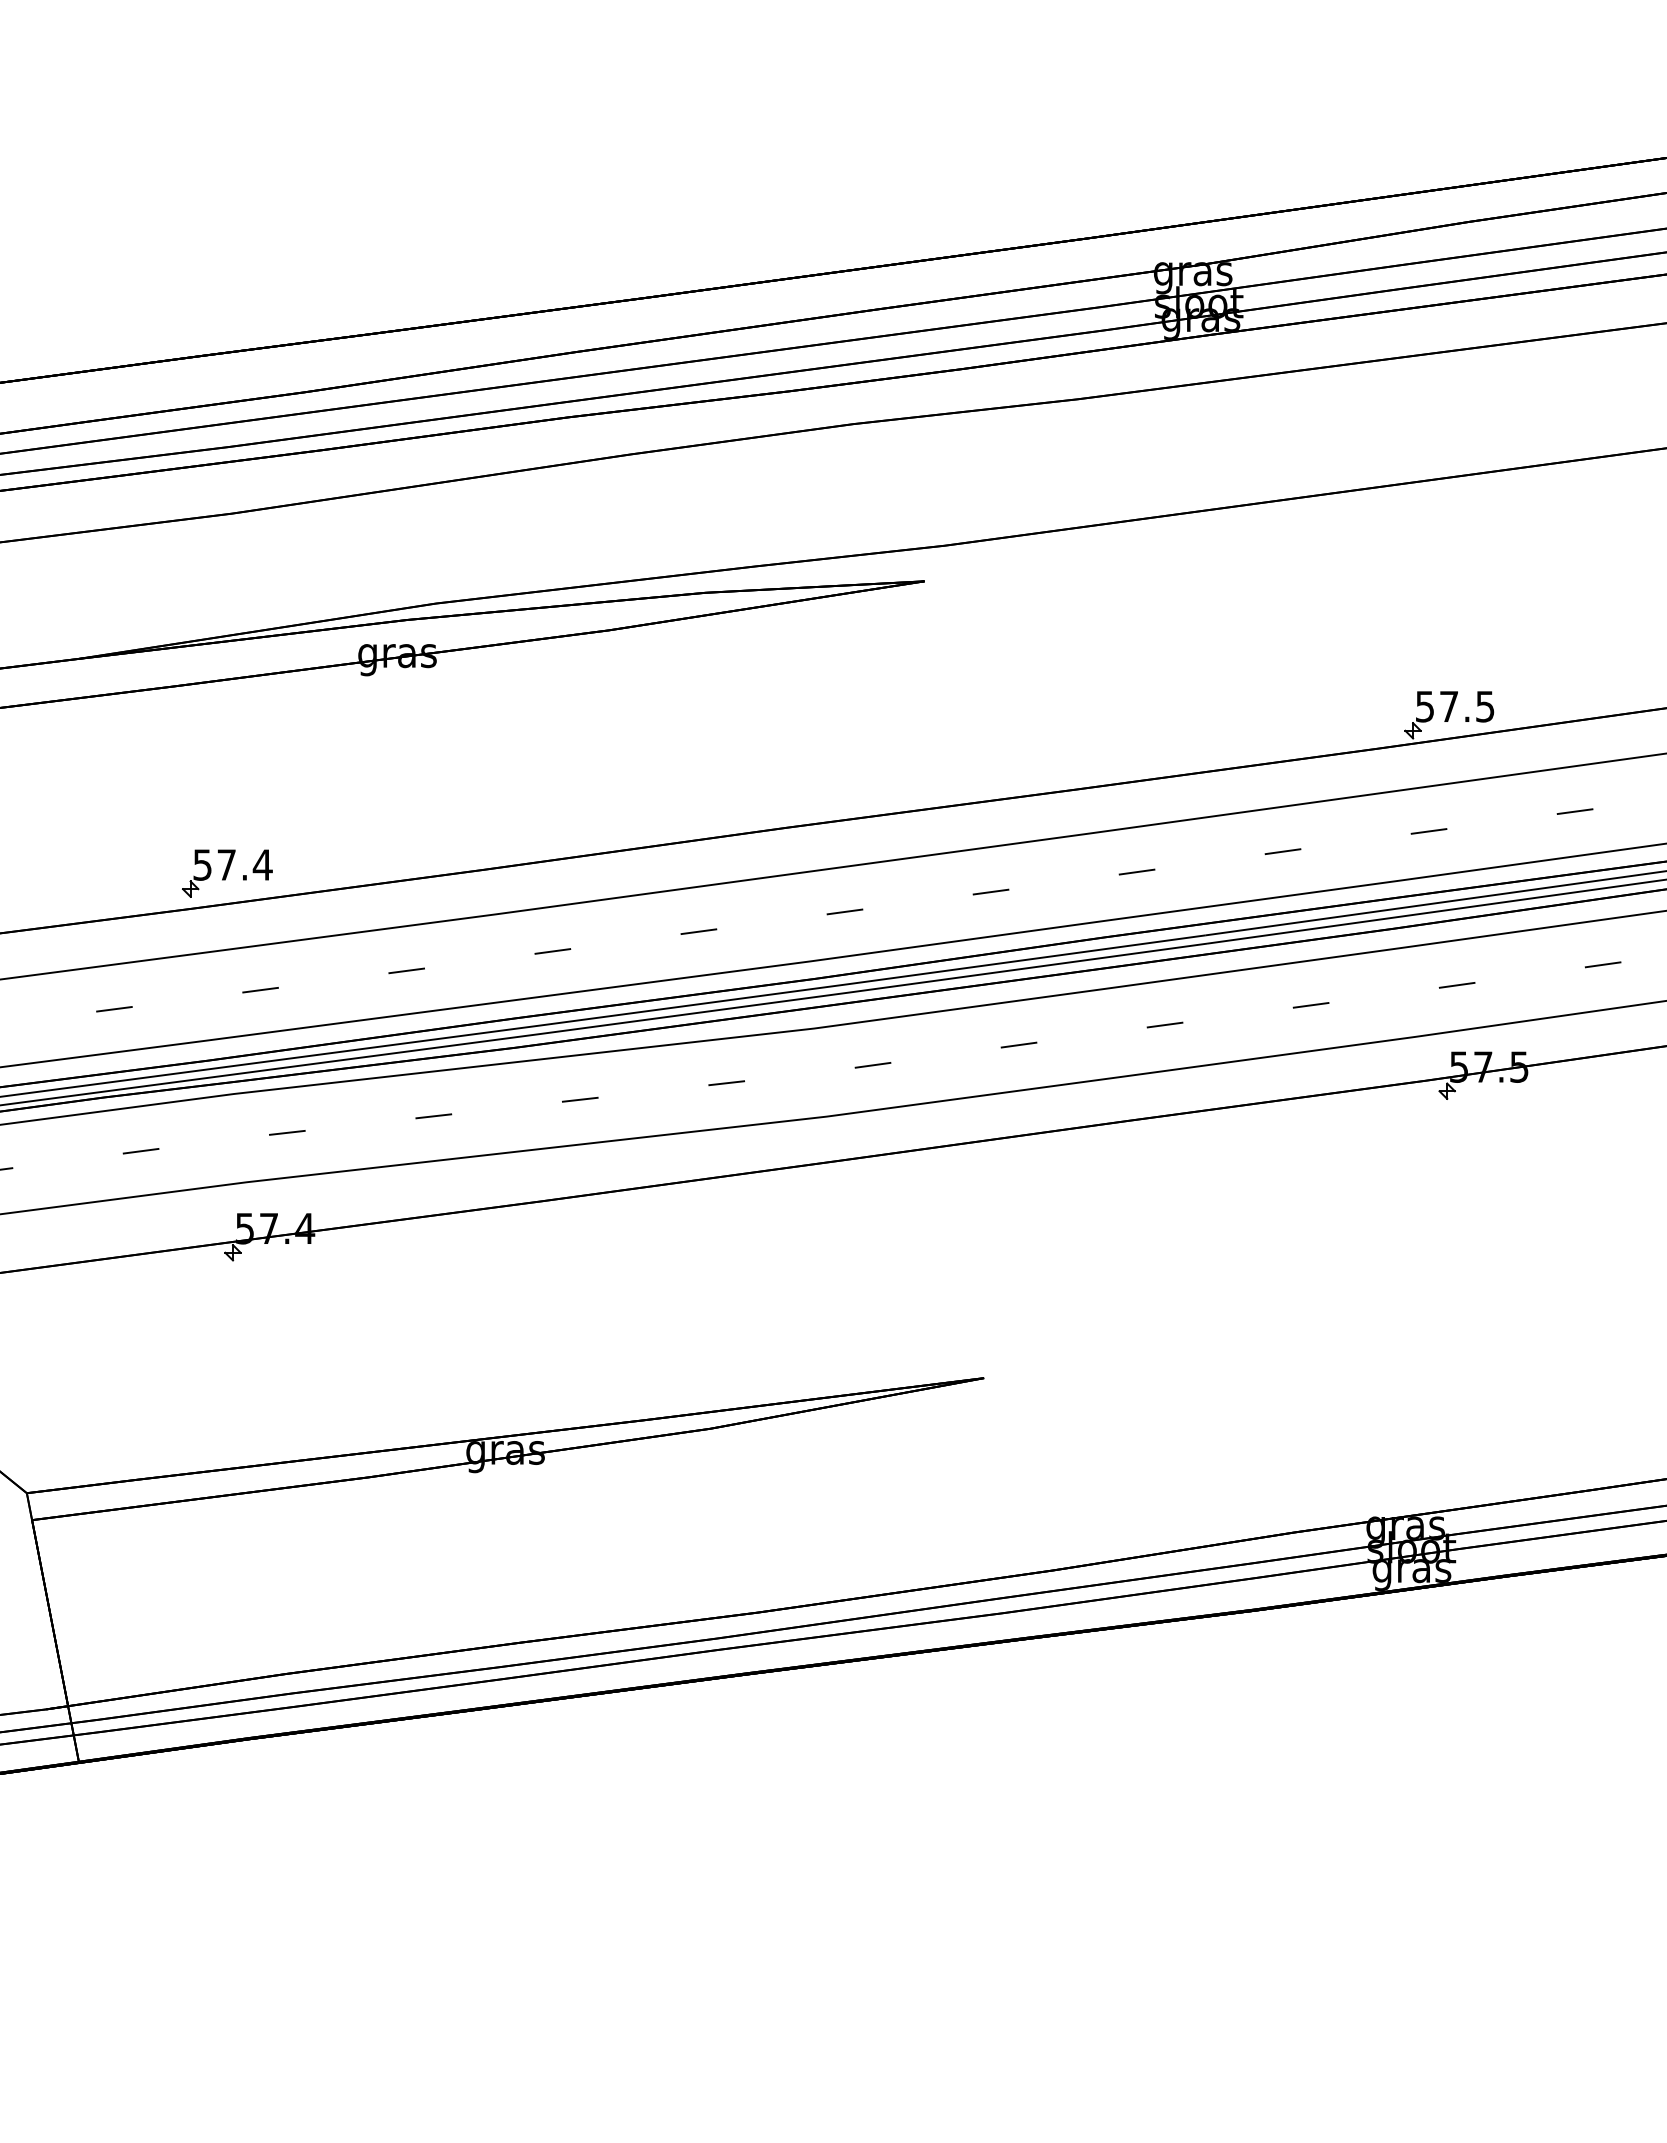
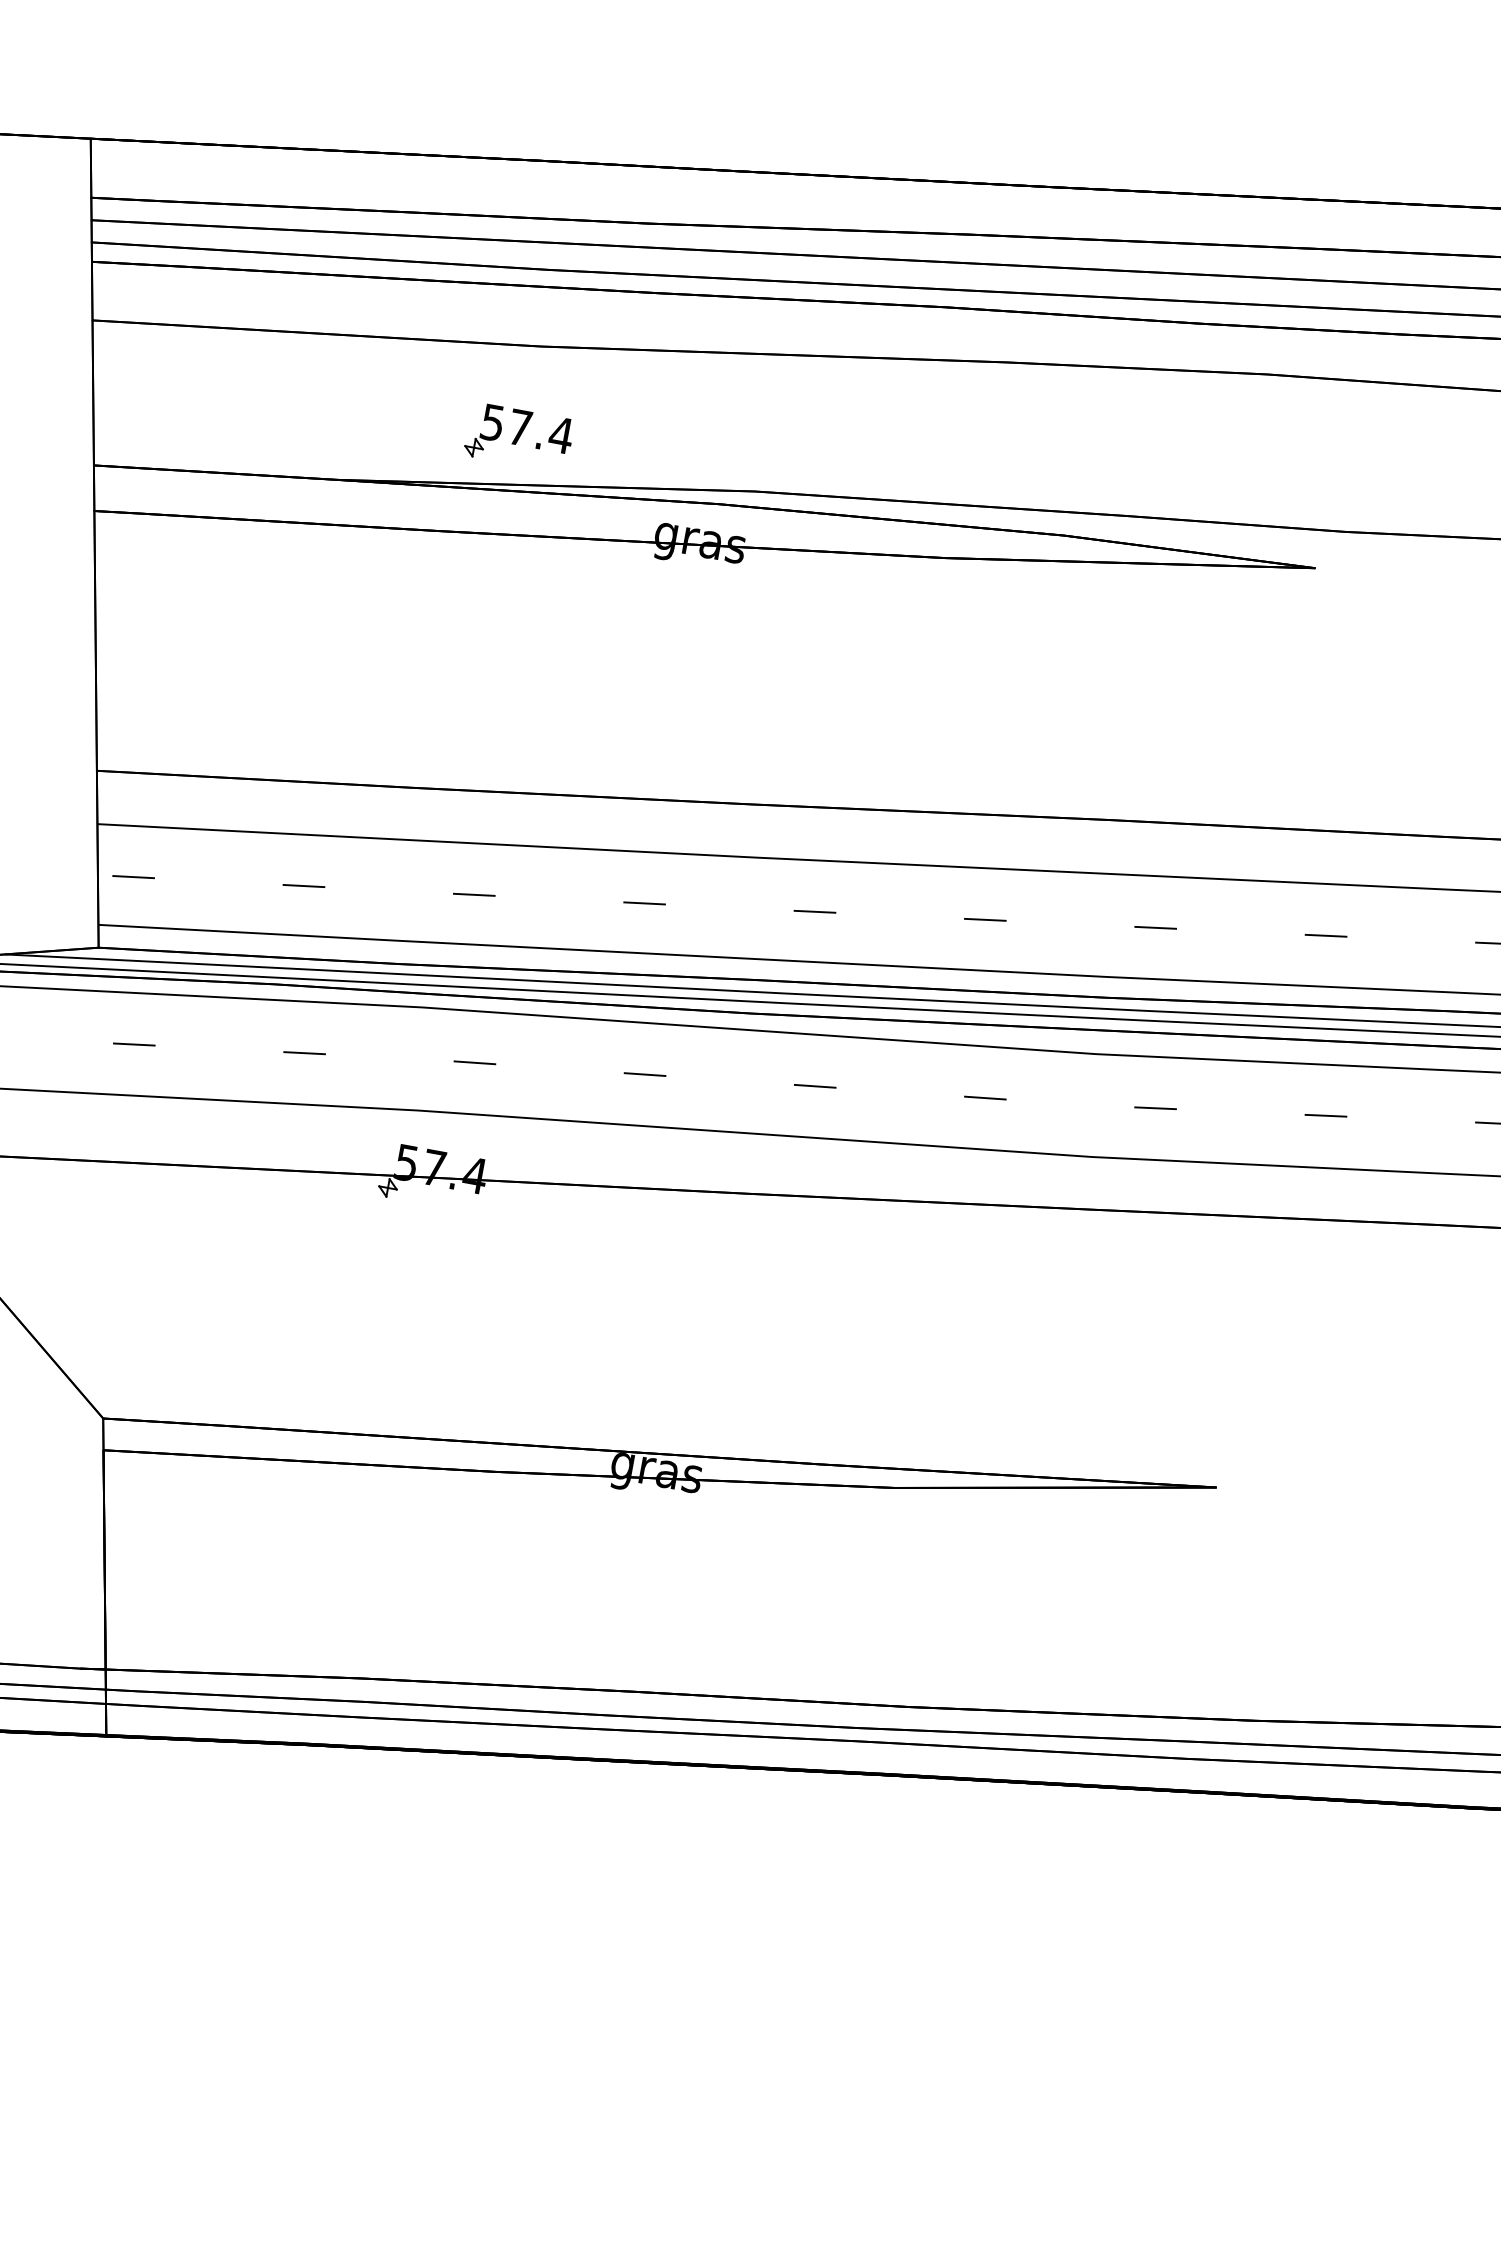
part: (227, 873) -> (519, 437), moved

